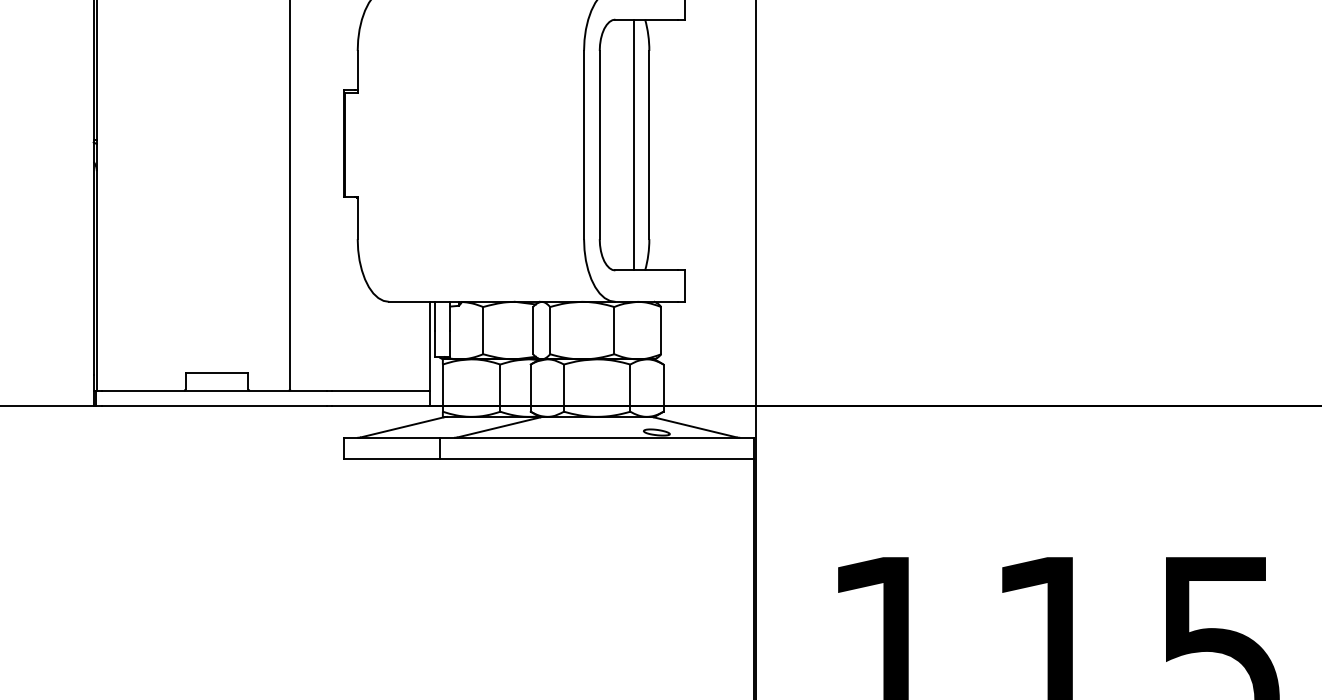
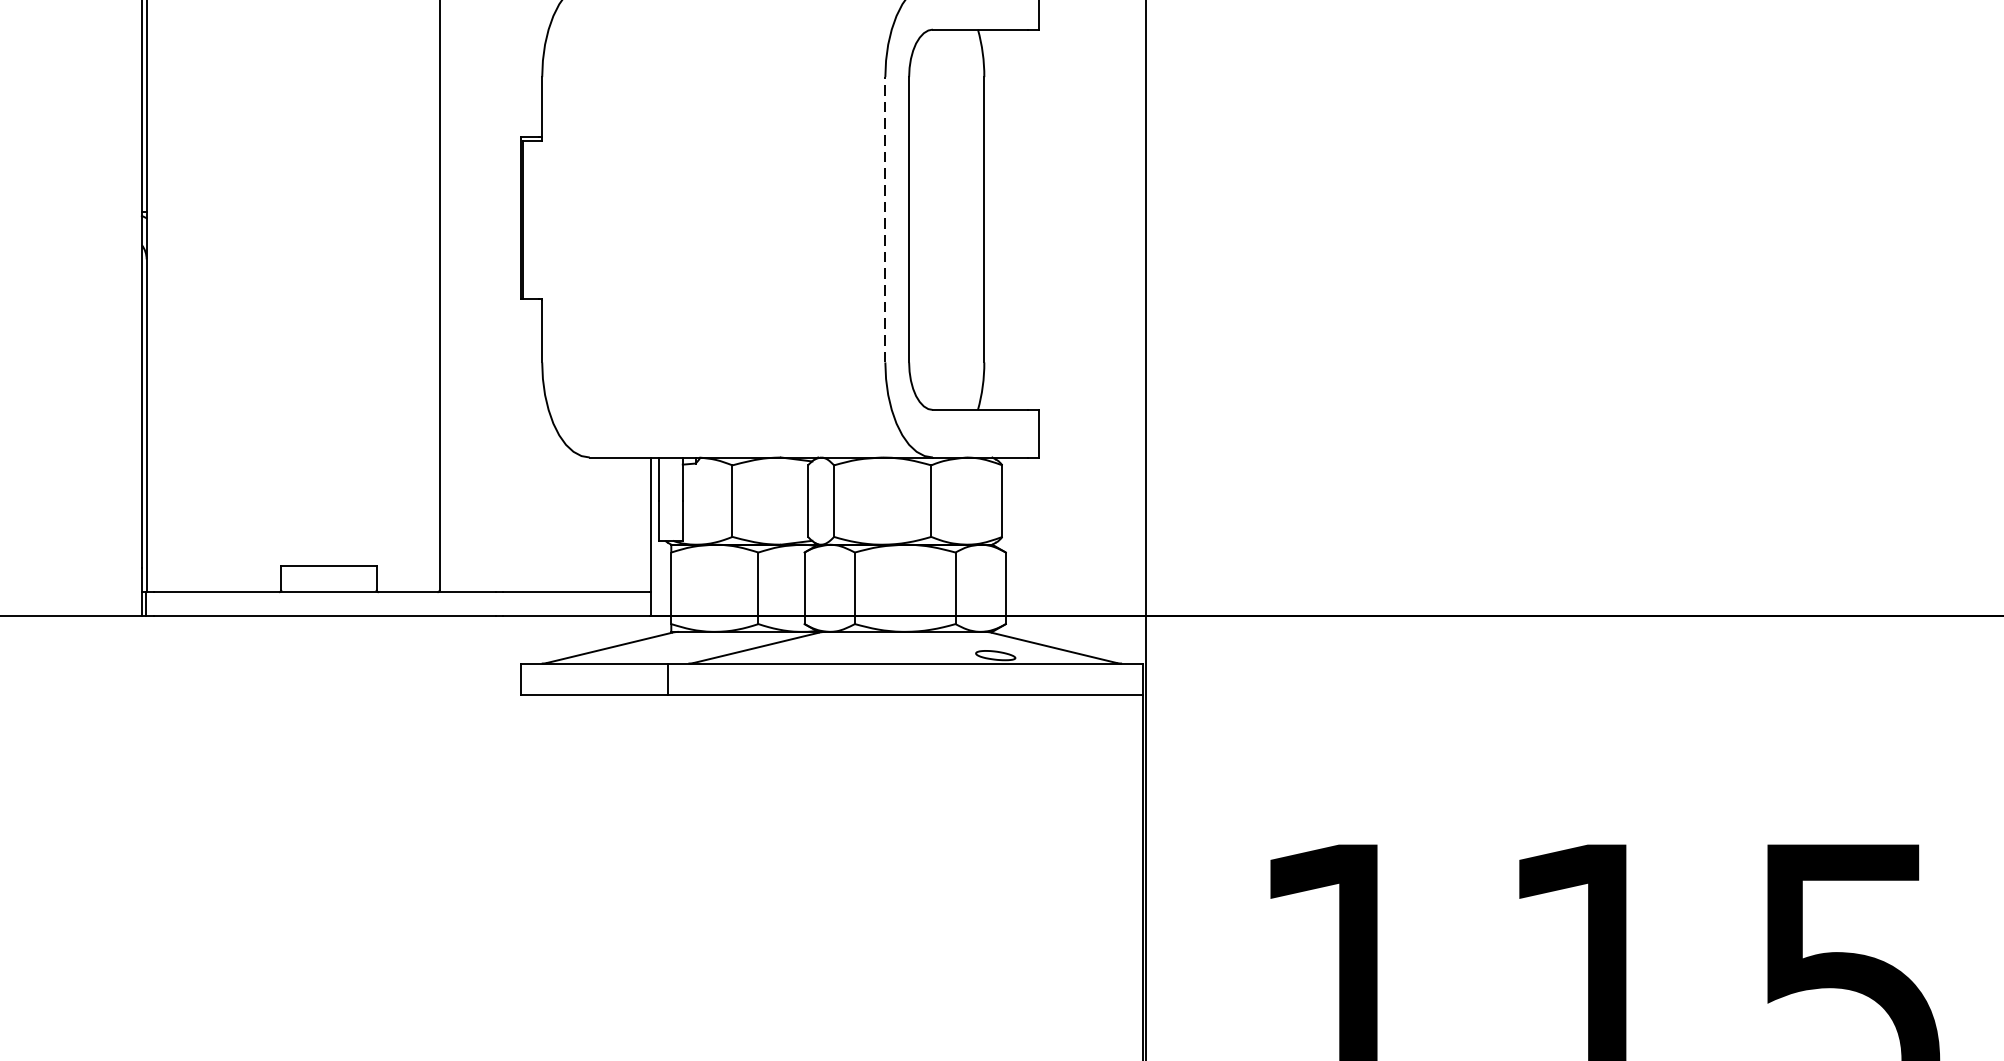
line: (584, 144) -> (886, 218), solid -> dashed
line: (633, 144) -> (960, 218), removed

